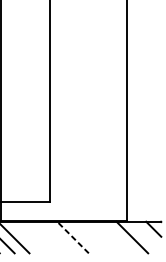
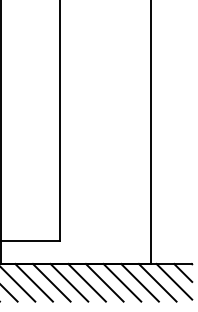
line: (146, 236) -> (174, 281), added
line: (27, 237) -> (33, 282), added
line: (43, 237) -> (51, 282), added
line: (58, 237) -> (69, 282), added
line: (73, 237) -> (87, 282), dashed -> solid
line: (87, 237) -> (104, 282), added
line: (102, 237) -> (122, 282), added
line: (117, 237) -> (139, 282), added

